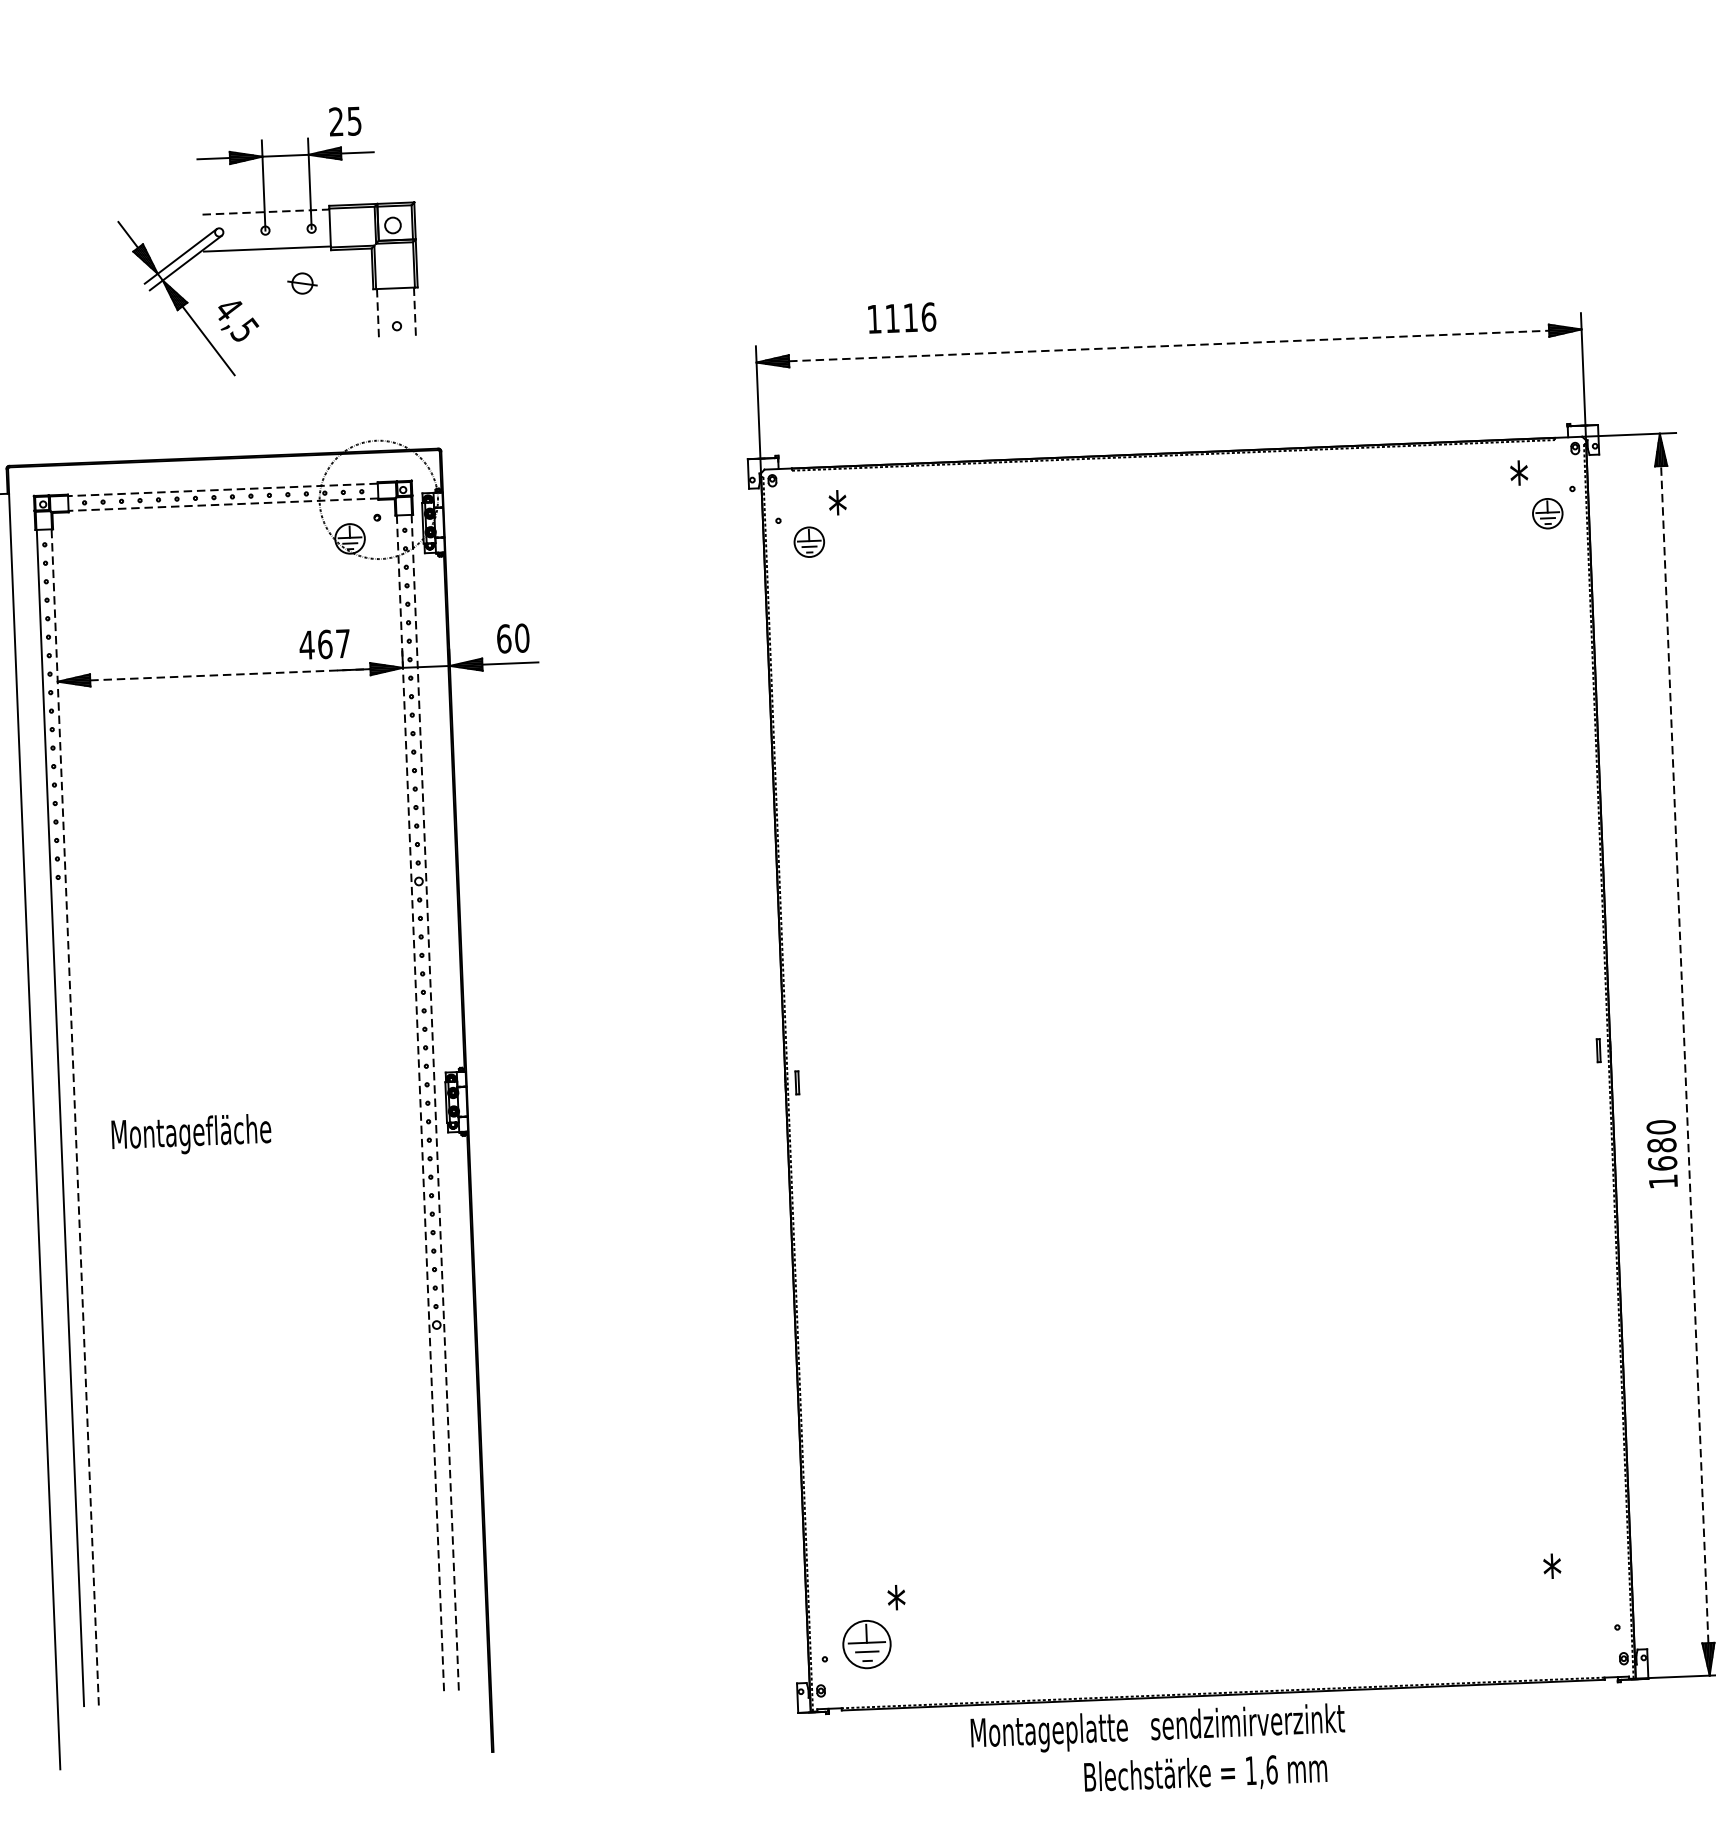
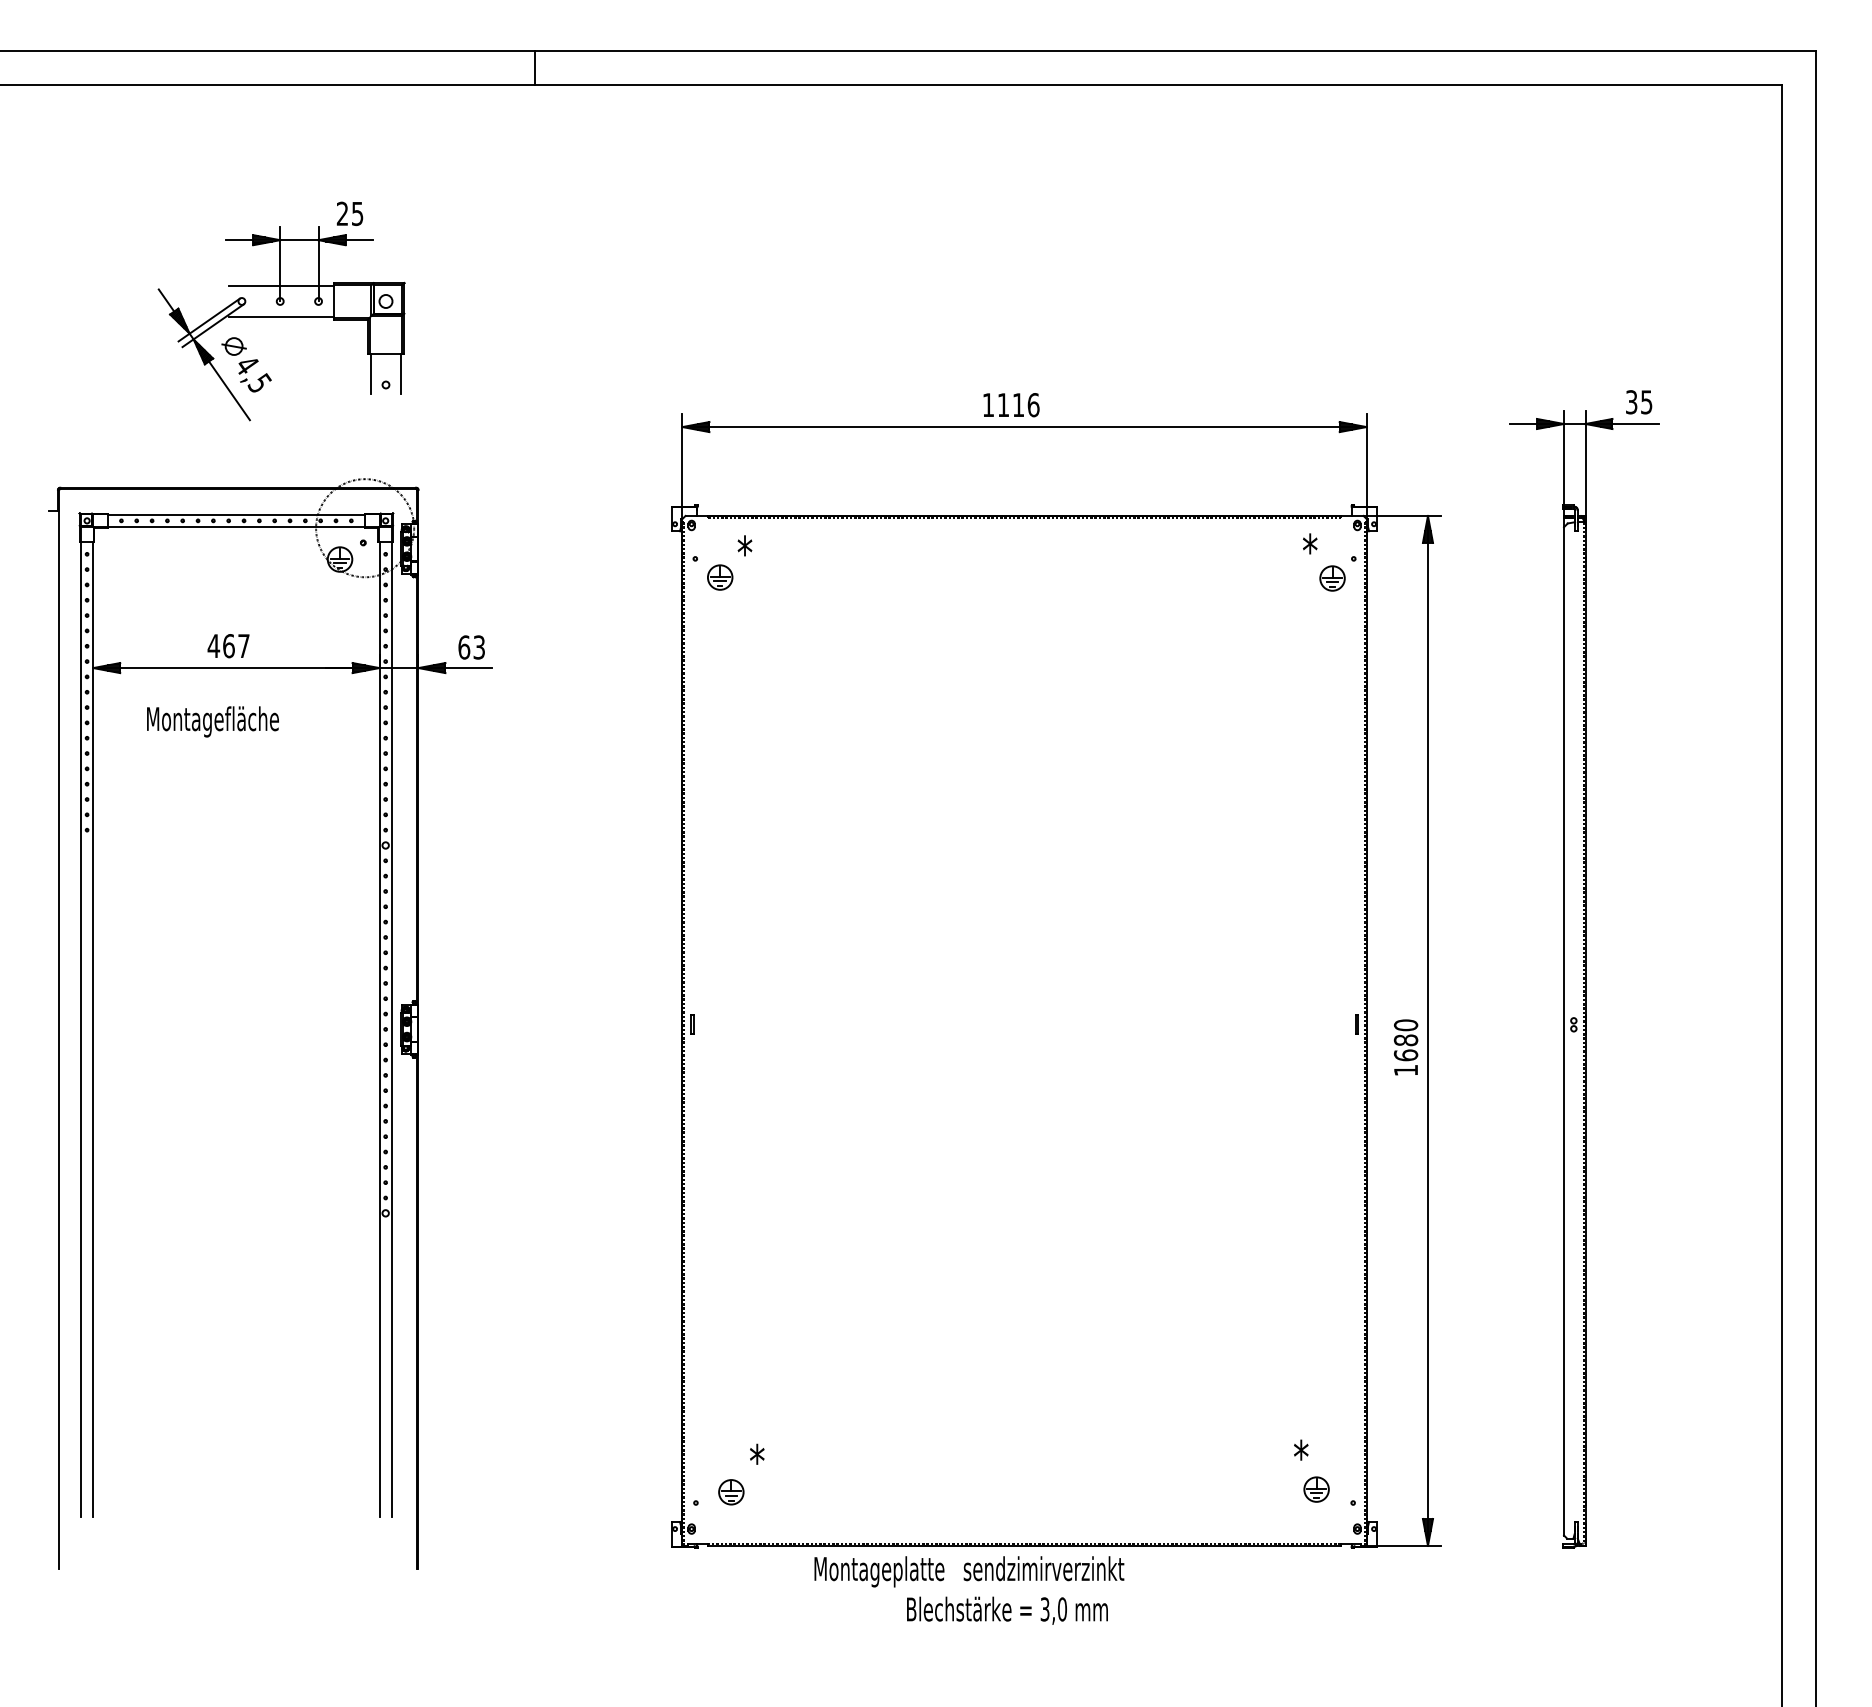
line: (266, 212) -> (281, 286), dashed -> solid
part: (301, 283) -> (233, 346), moved
line: (415, 311) -> (401, 373), dashed -> solid
line: (377, 313) -> (370, 373), dashed -> solid
text: (902, 318) -> (1011, 405), moved
line: (1170, 346) -> (1025, 427), dashed -> solid
line: (221, 489) -> (235, 514), dashed -> solid
line: (222, 505) -> (235, 527), dashed -> solid
text: (522, 638) -> (479, 647), 60 -> 63
text: (324, 644) -> (228, 646), moved
line: (230, 675) -> (236, 668), dashed -> solid
line: (1684, 1054) -> (1427, 1030), dashed -> solid
line: (420, 1103) -> (379, 1029), dashed -> solid
line: (434, 1103) -> (391, 1029), dashed -> solid
line: (75, 1117) -> (93, 1029), dashed -> solid
text: (190, 1134) -> (212, 721), moved
text: (1661, 1154) -> (1405, 1047), moved
part: (1572, 1612) -> (1316, 1489), added
part: (867, 1644) -> (731, 1492), size x0.62
text: (1261, 1770) -> (1053, 1609), 1,6 -> 3,0

